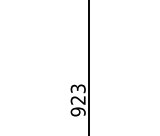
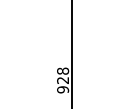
text: (77, 88) -> (62, 70), 923 -> 928

